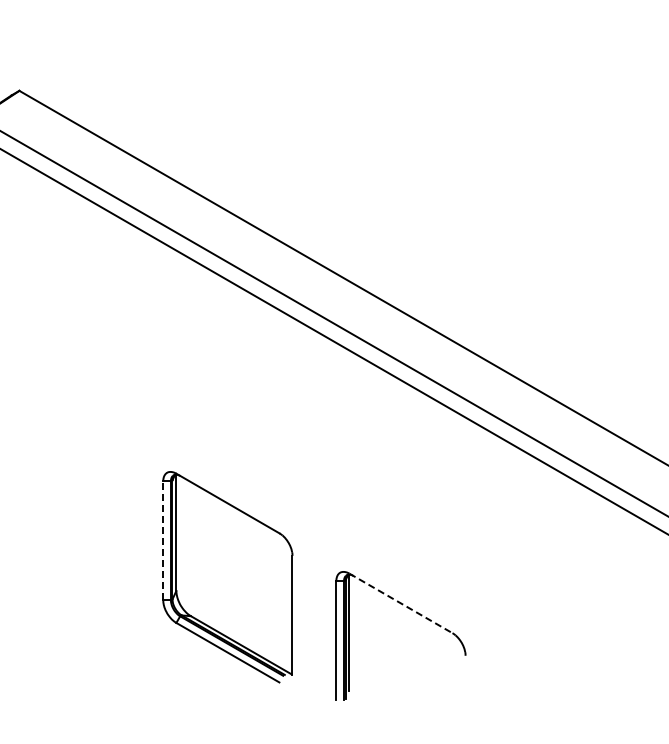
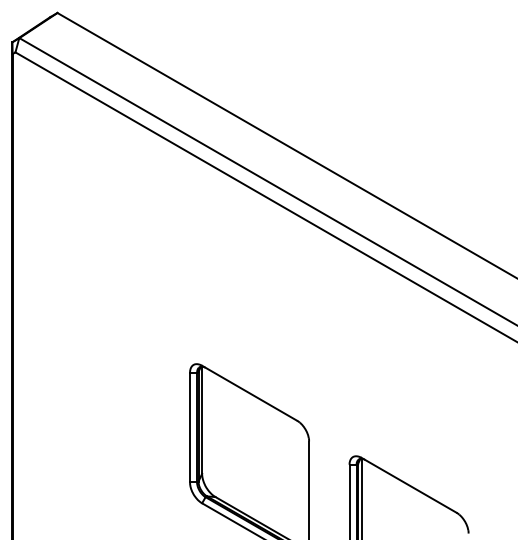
line: (163, 540) -> (190, 427), dashed -> solid
line: (401, 603) -> (409, 485), dashed -> solid

